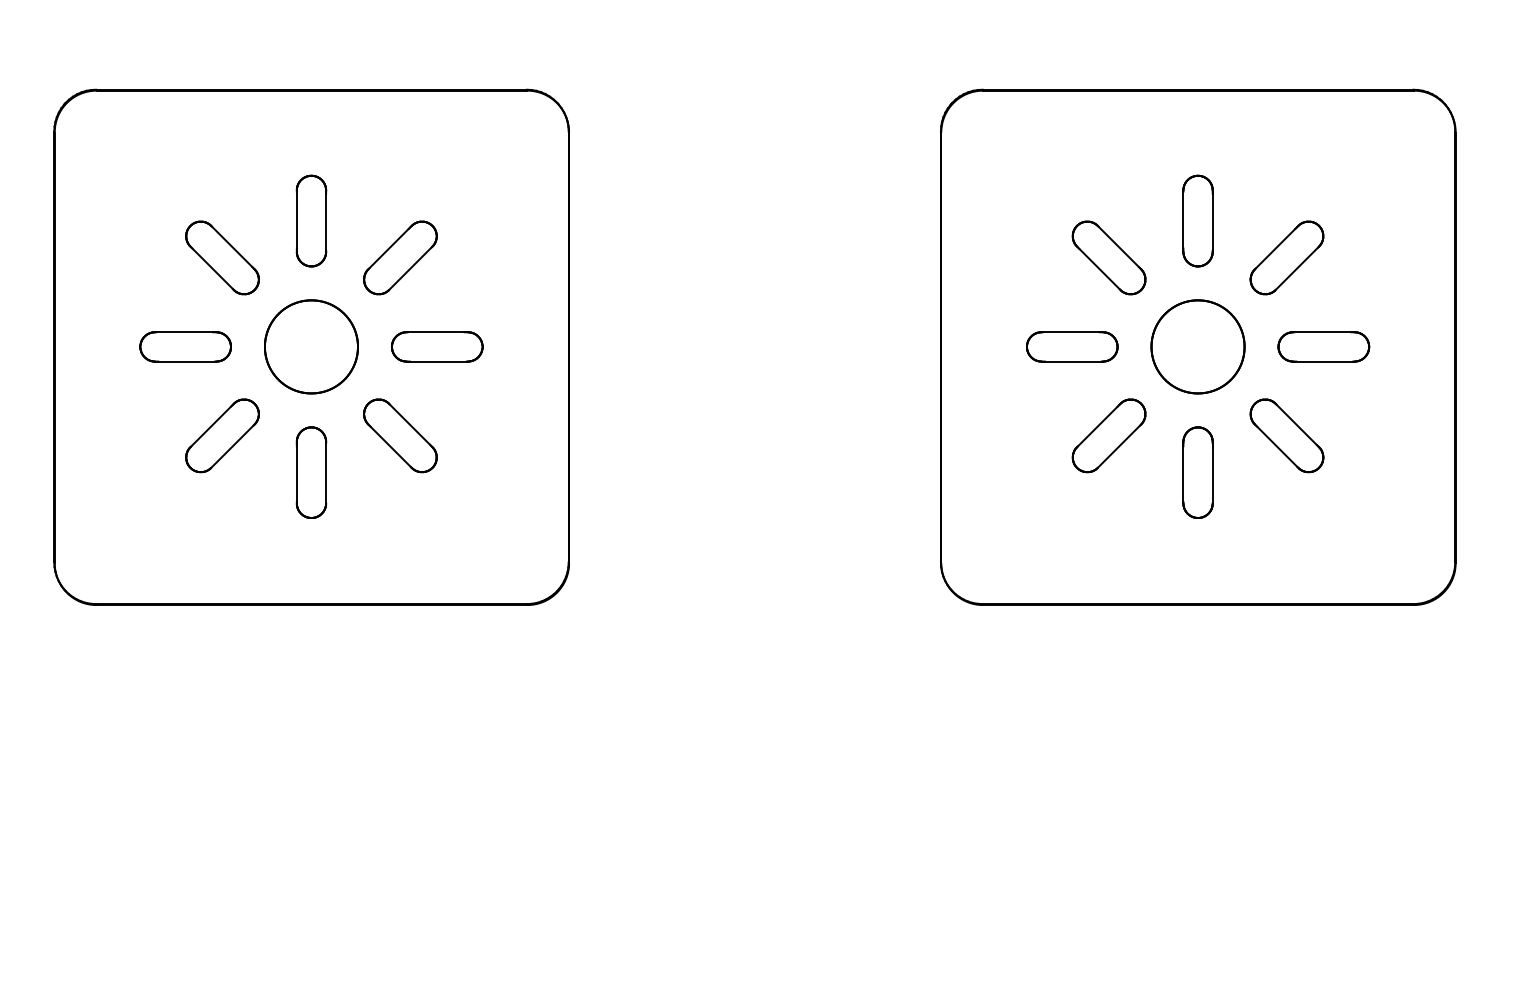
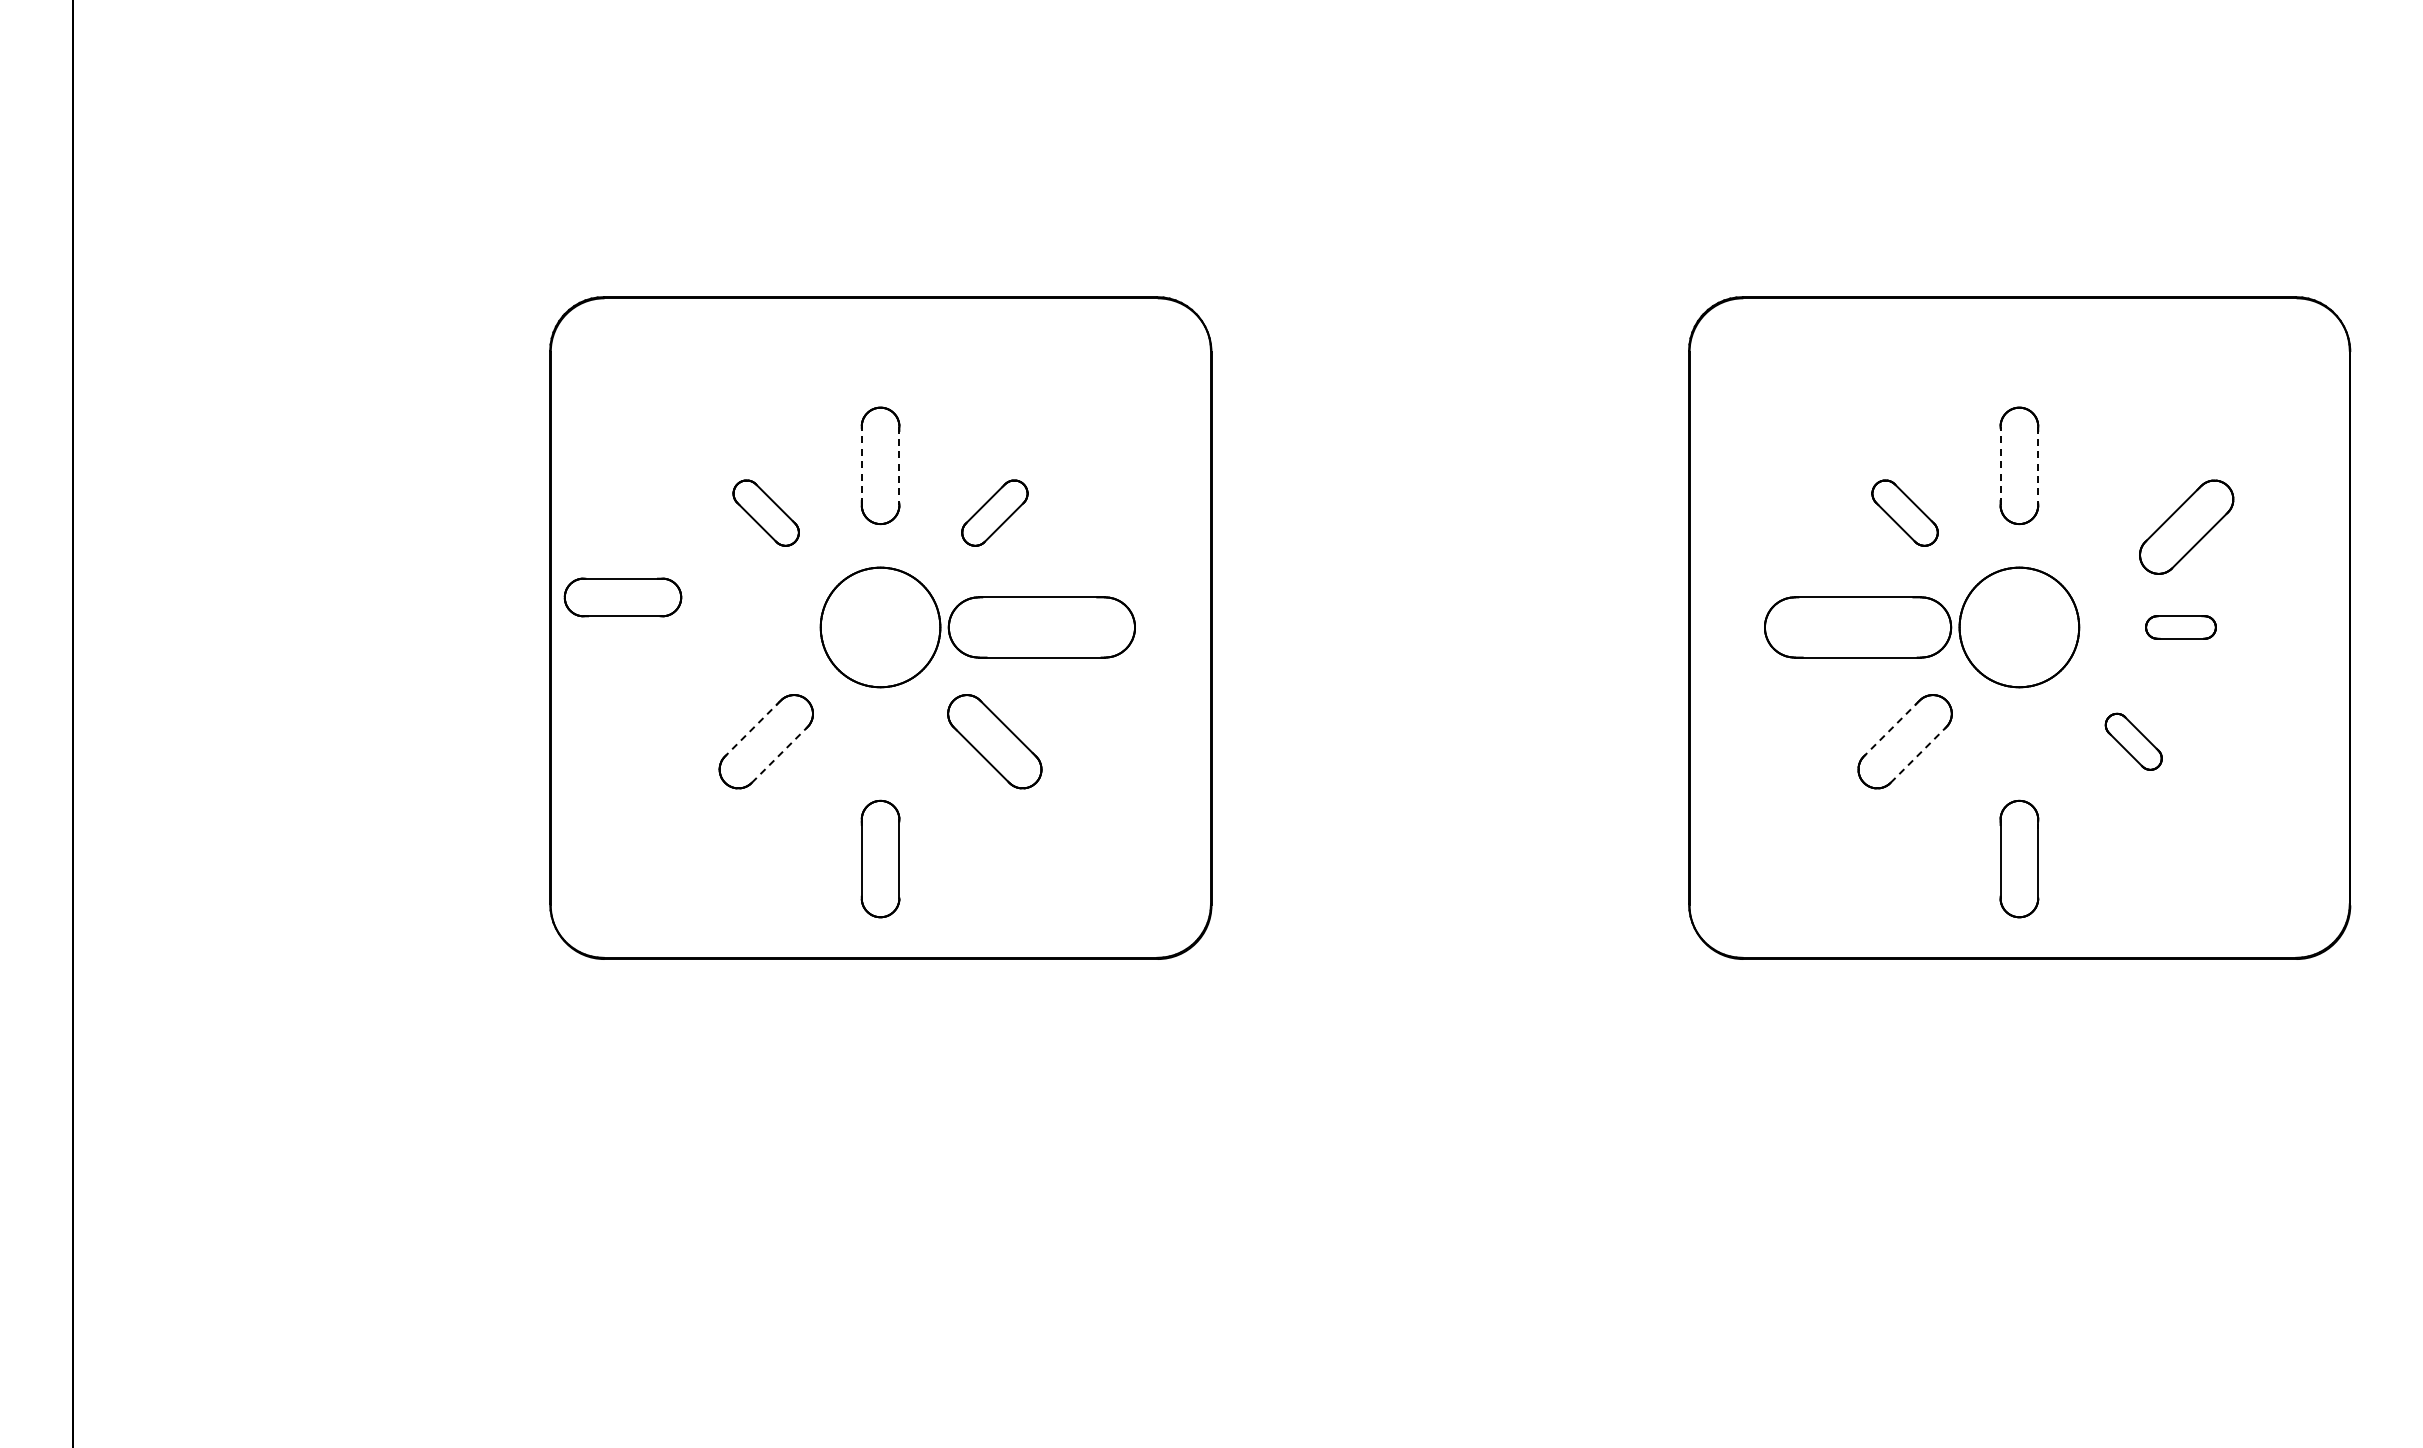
line: (296, 220) -> (861, 465), solid -> dashed
line: (1183, 220) -> (2000, 465), solid -> dashed
line: (326, 221) -> (899, 466), solid -> dashed
line: (1212, 221) -> (2038, 466), solid -> dashed
part: (221, 257) -> (765, 512), size x0.7
part: (400, 257) -> (994, 512), size x0.7
part: (1108, 257) -> (1904, 512), size x0.7
part: (1286, 257) -> (2186, 526), moved
part: (185, 346) -> (622, 597), moved
part: (437, 346) -> (1042, 627), size x1.6
part: (1072, 346) -> (1857, 627), size x1.6
part: (1323, 346) -> (2180, 627), size x0.6
line: (211, 425) -> (752, 728), solid -> dashed
line: (1098, 425) -> (1891, 728), solid -> dashed
part: (1286, 435) -> (2133, 741), size x0.6
line: (232, 445) -> (779, 754), solid -> dashed
line: (1119, 445) -> (1918, 754), solid -> dashed
part: (311, 472) -> (880, 858), moved
part: (1198, 472) -> (2019, 858), moved

